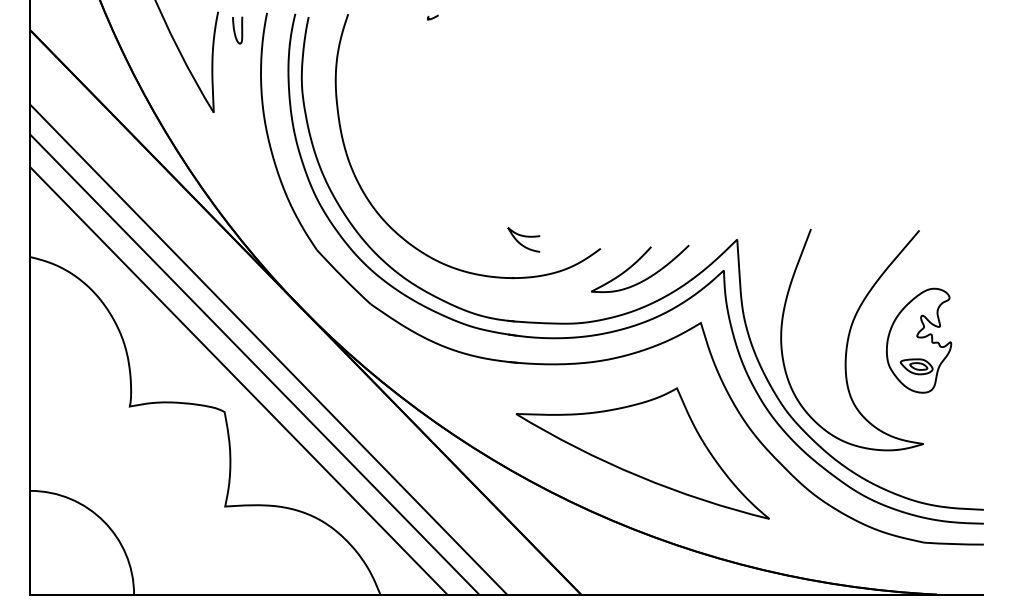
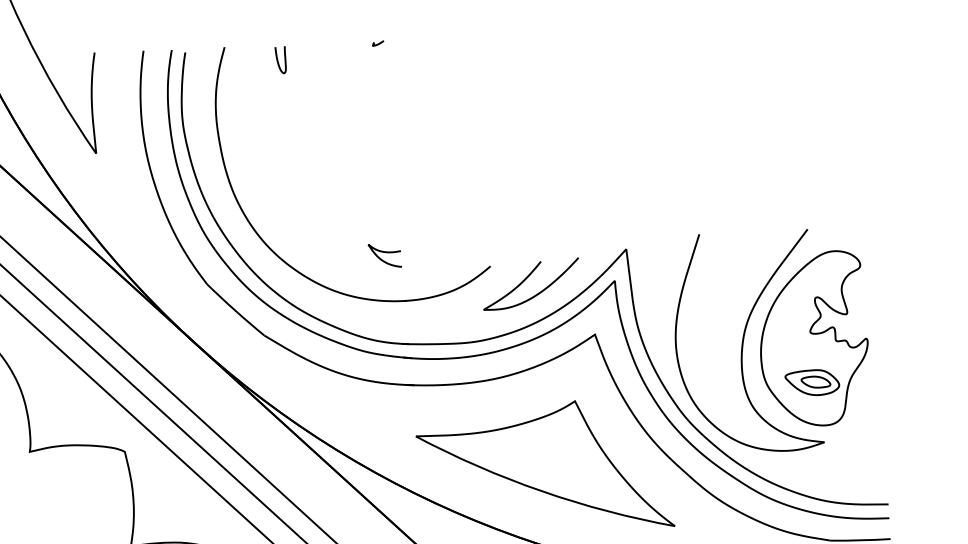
curve: (432, 17) -> (377, 43), moved
curve: (235, 30) -> (278, 60), moved
curve: (524, 237) -> (385, 253), moved
part: (918, 340) -> (813, 339), size x1.67

